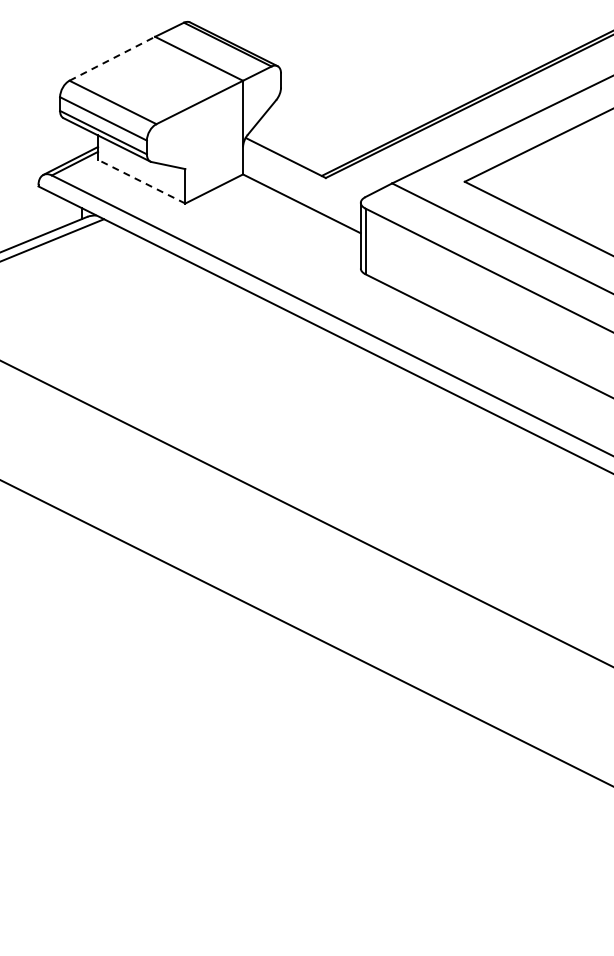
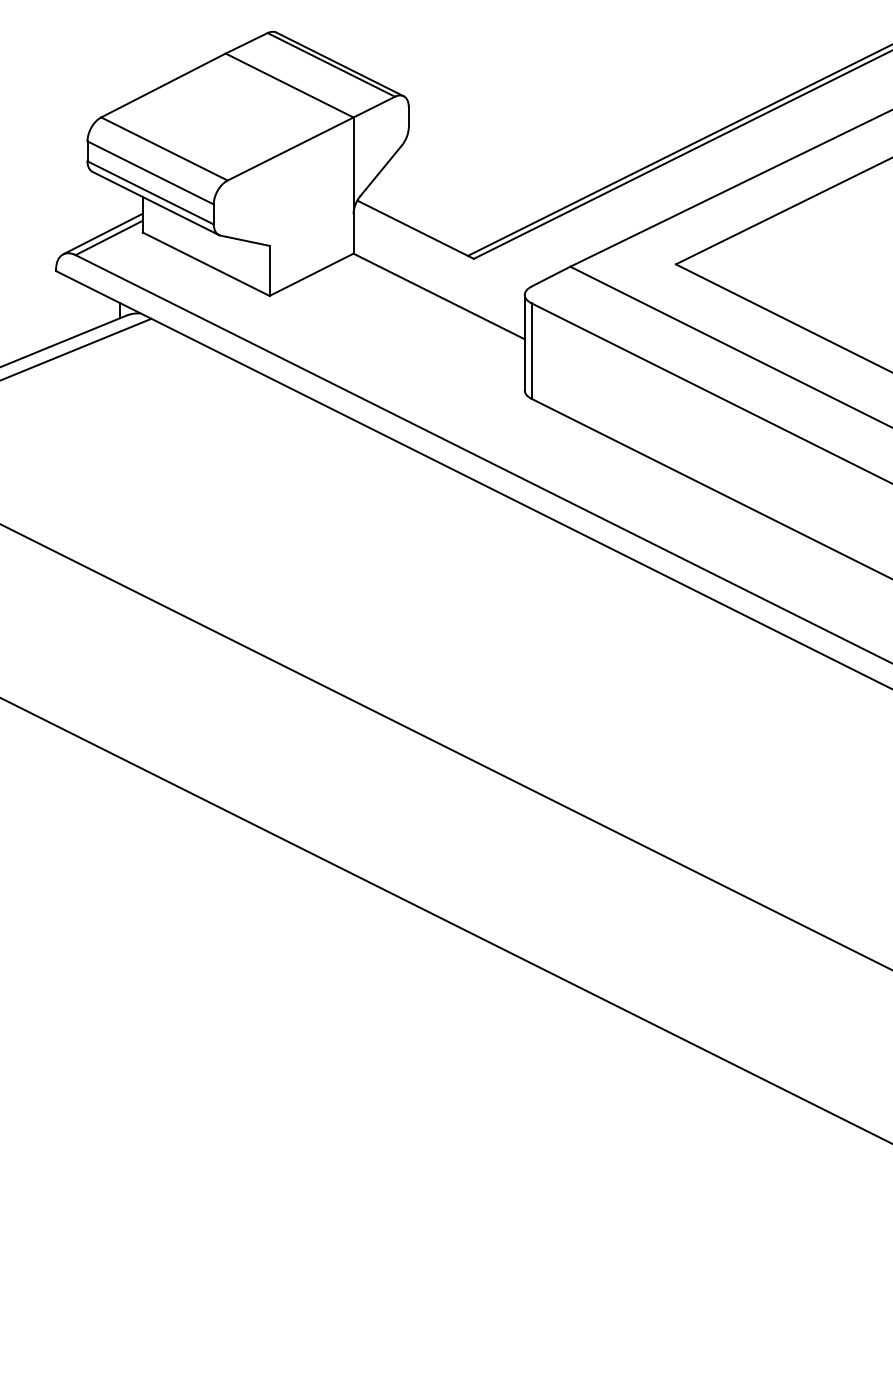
line: (112, 58) -> (163, 85), dashed -> solid
line: (141, 181) -> (205, 263), dashed -> solid

